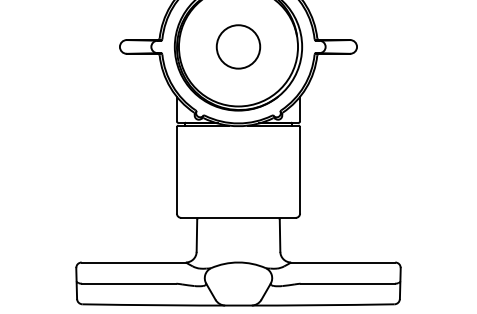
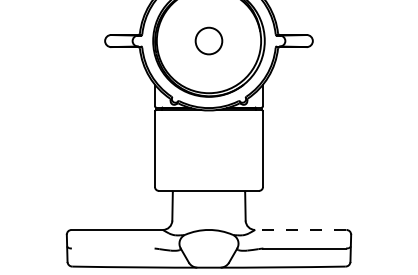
circle: (237, 47) -> (208, 41), size x0.7
line: (342, 261) -> (300, 229), solid -> dashed
line: (128, 283) -> (112, 248), removed

